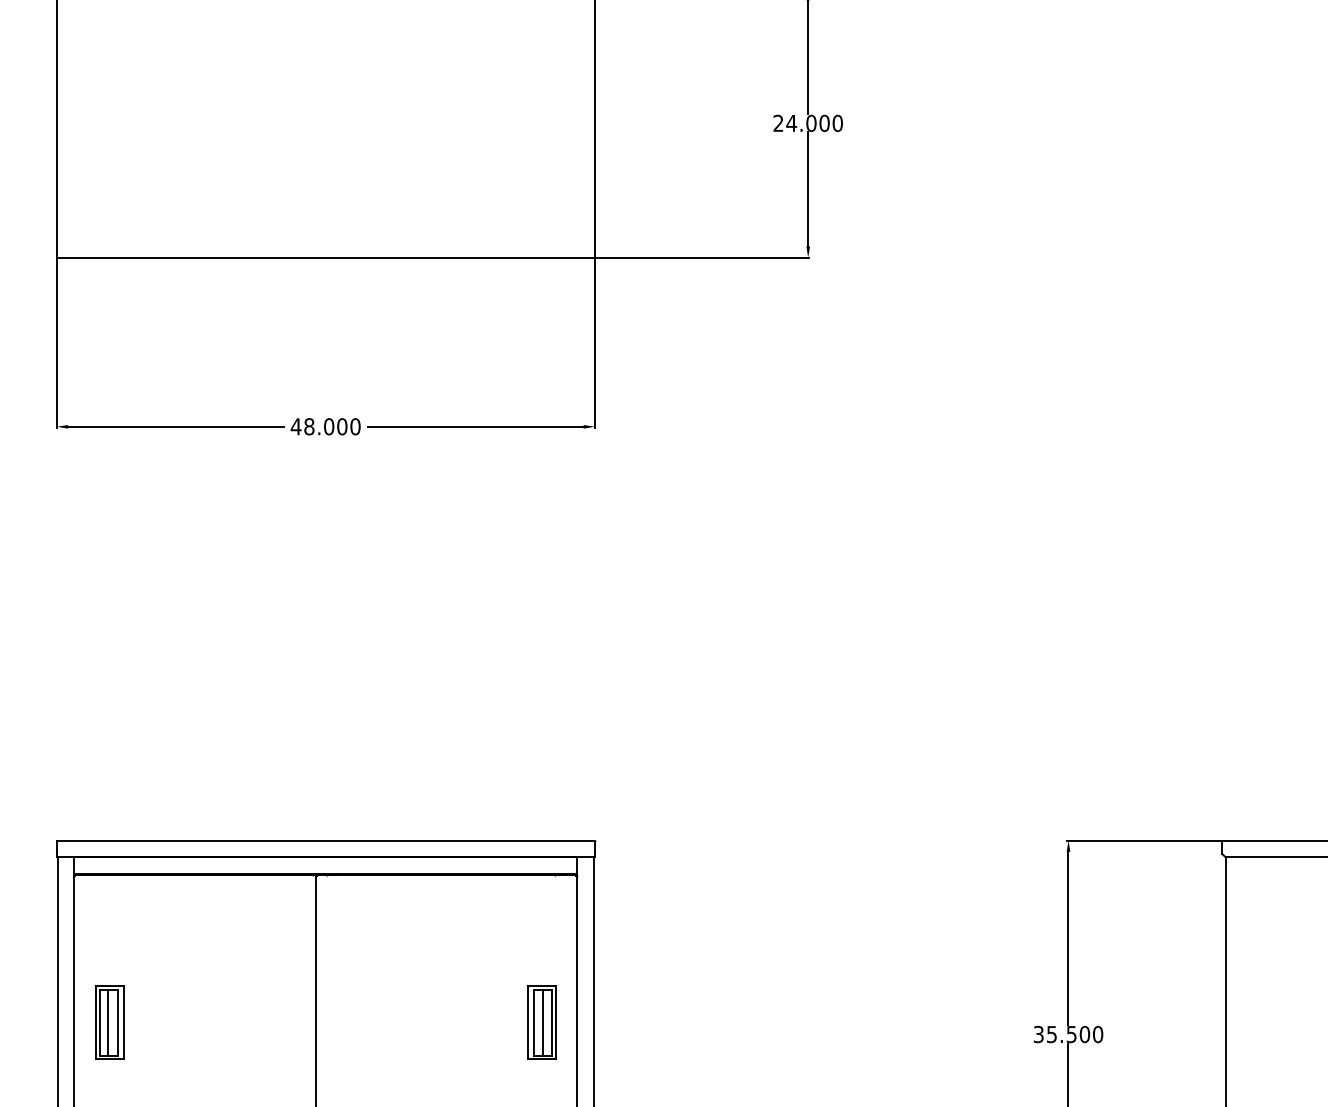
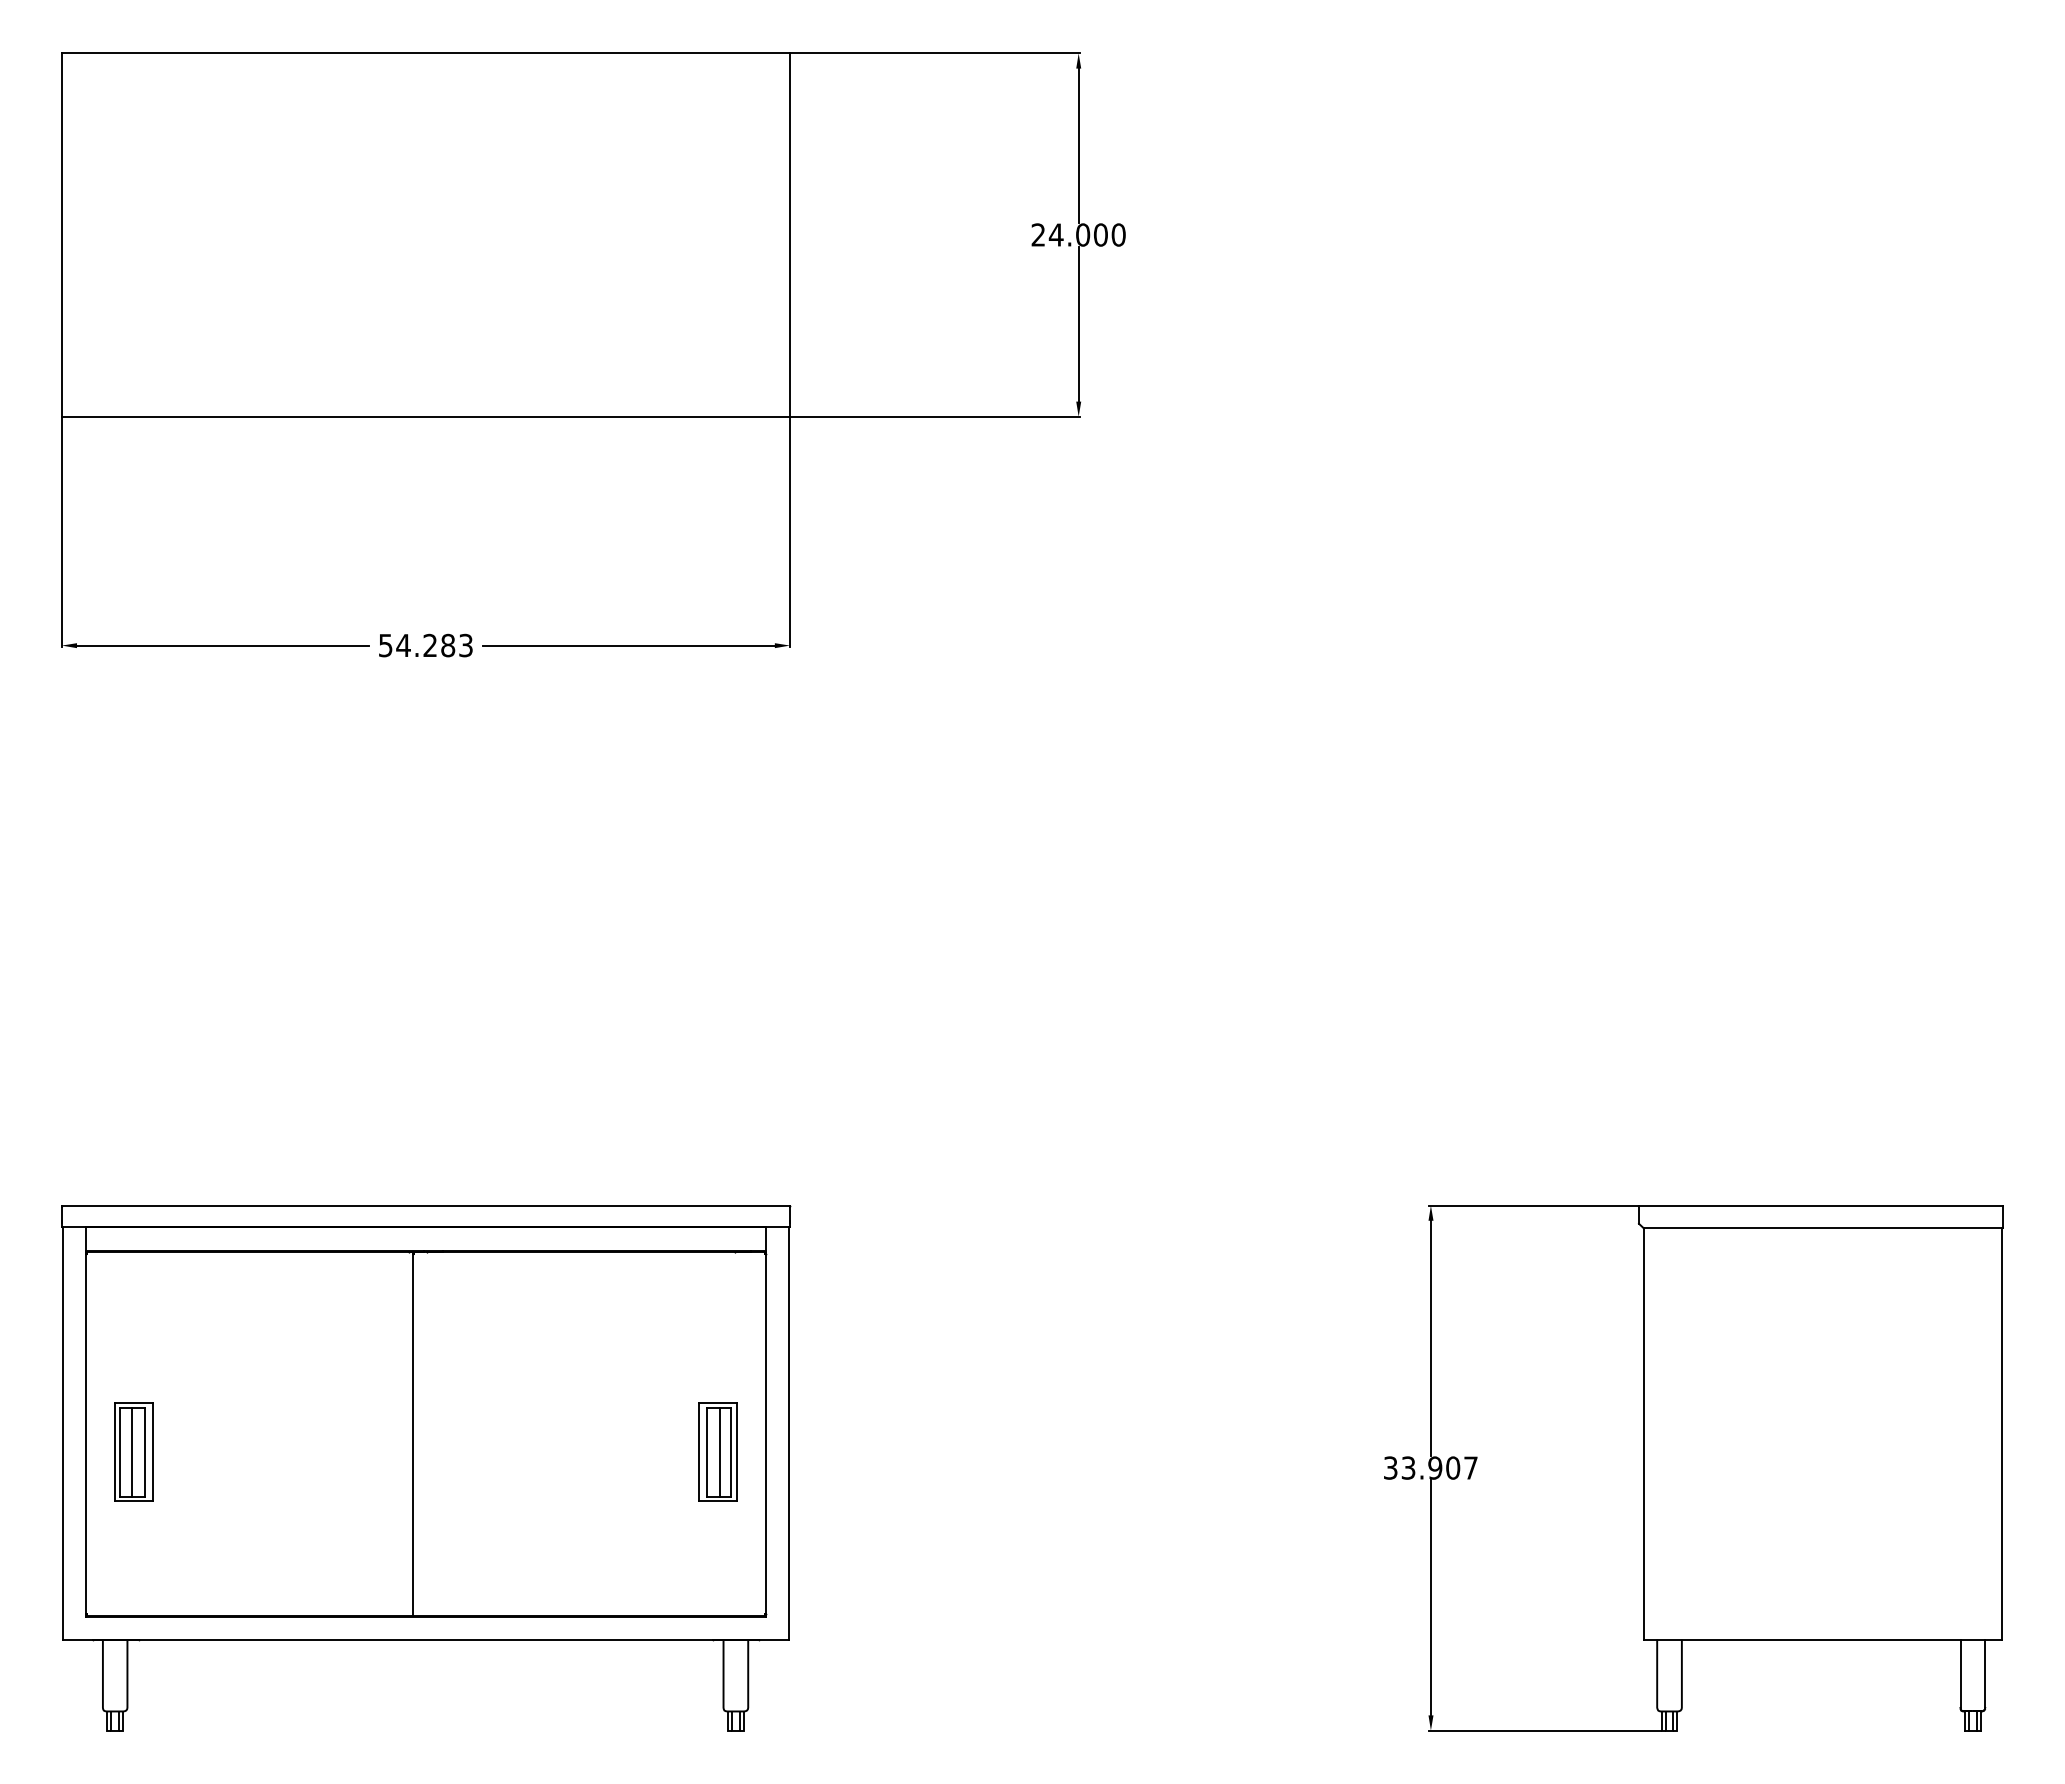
text: (325, 426) -> (425, 645), 48.000 -> 54.283
text: (1074, 1034) -> (1439, 1467), 35.500 -> 33.907

